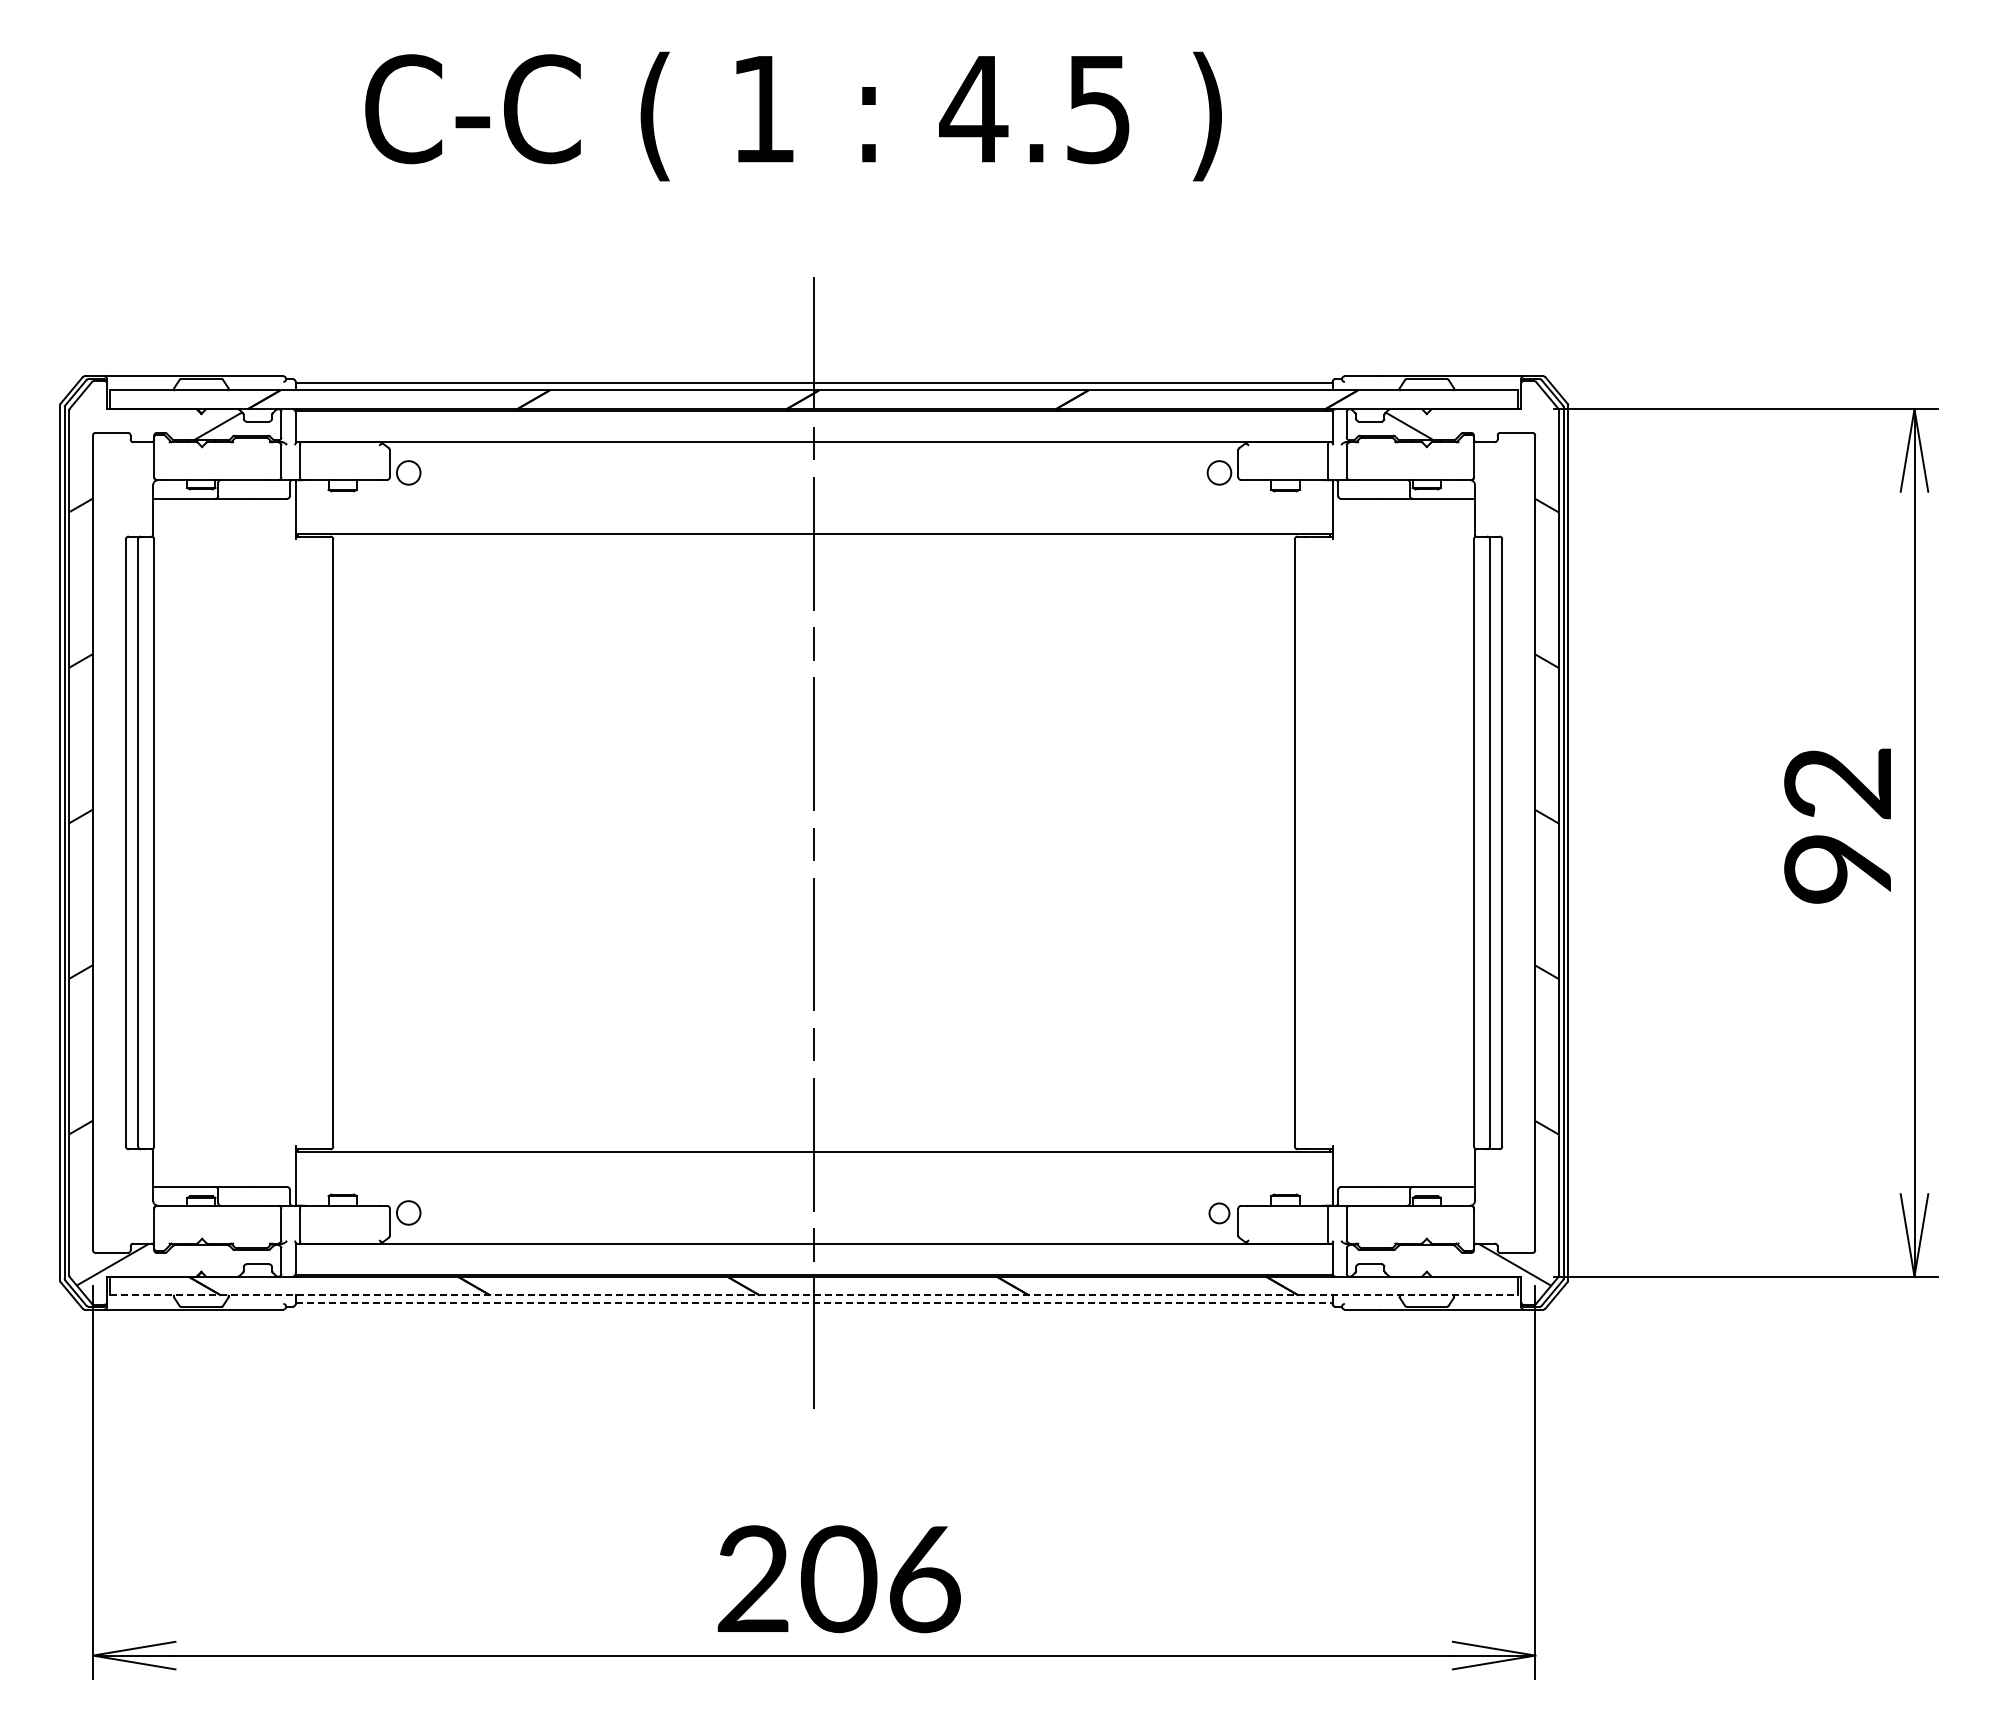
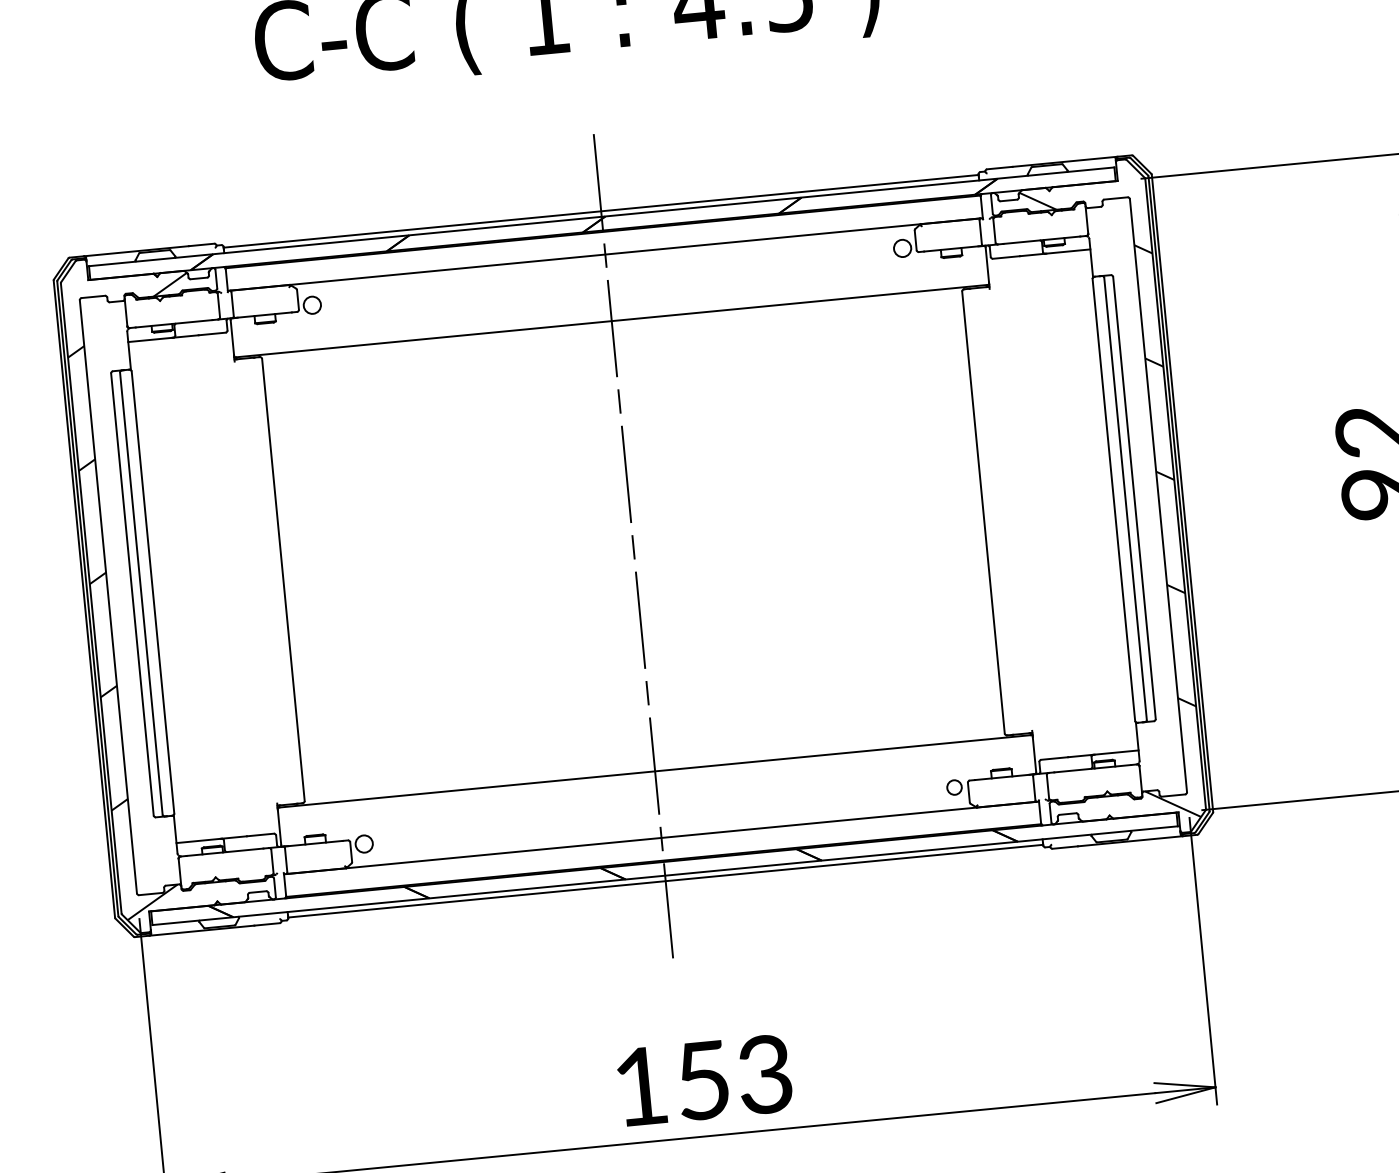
line: (814, 1295) -> (665, 875), dashed -> solid
line: (814, 1302) -> (665, 880), dashed -> solid
text: (838, 1579) -> (702, 1080), 206 -> 153

